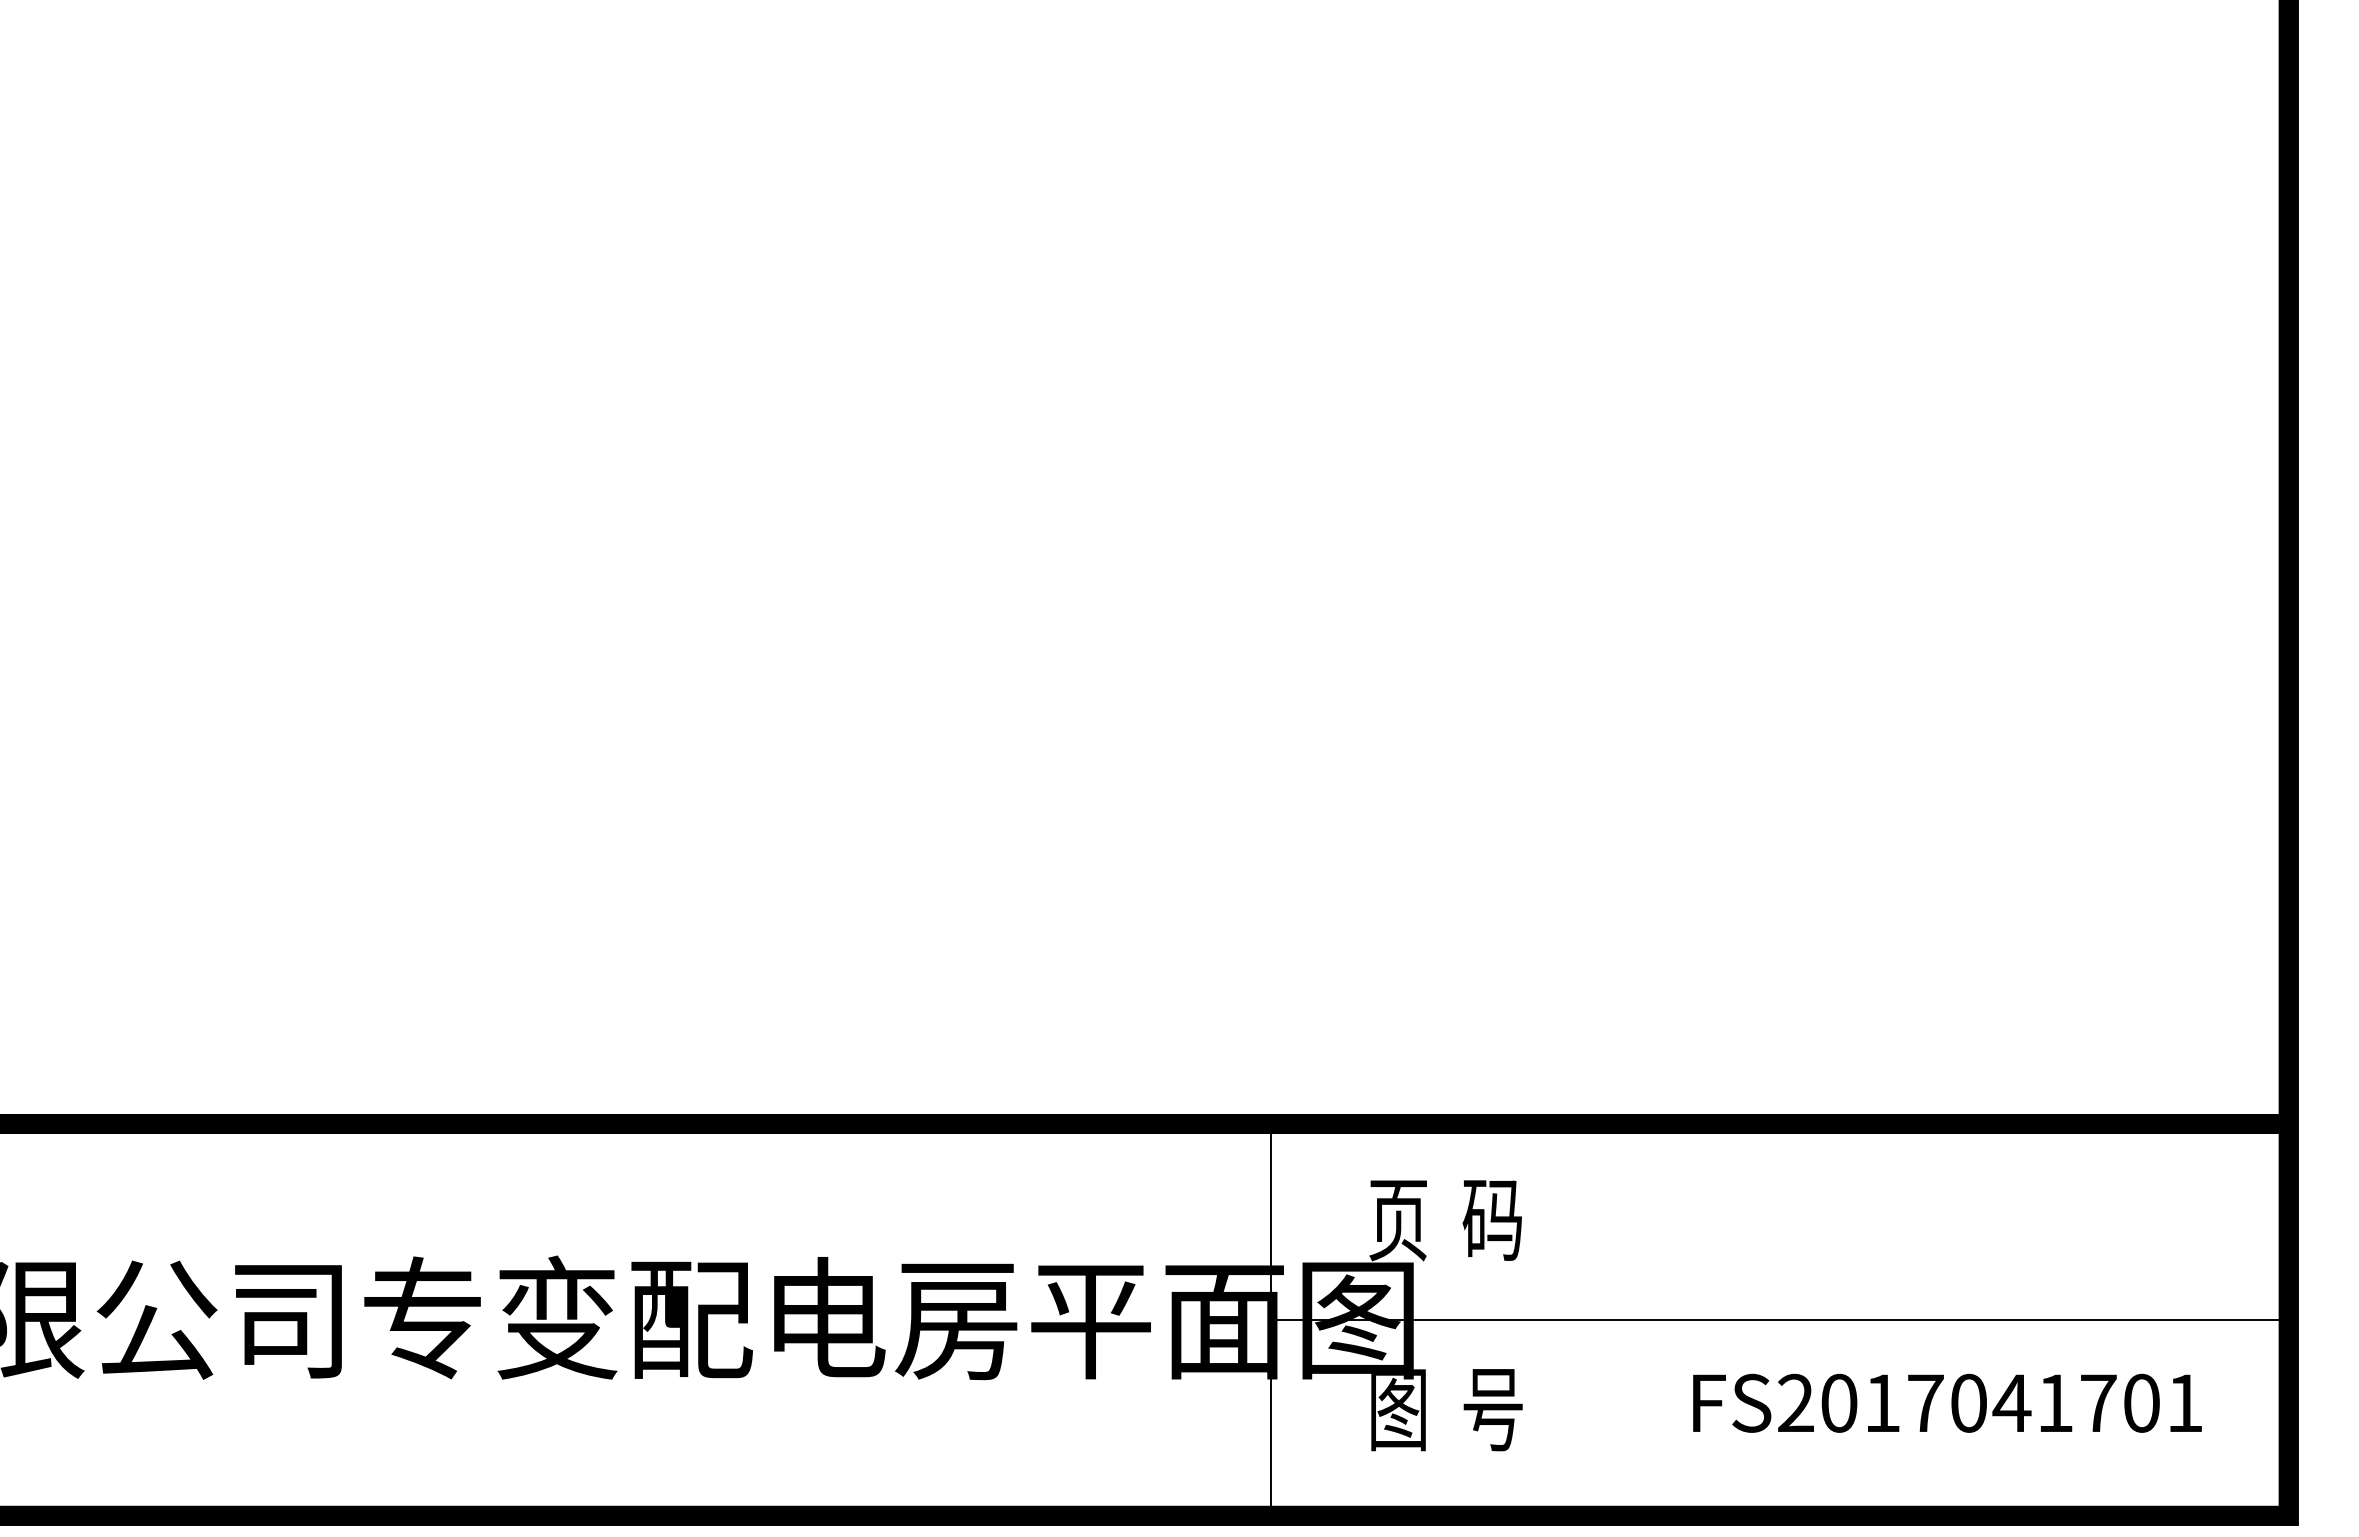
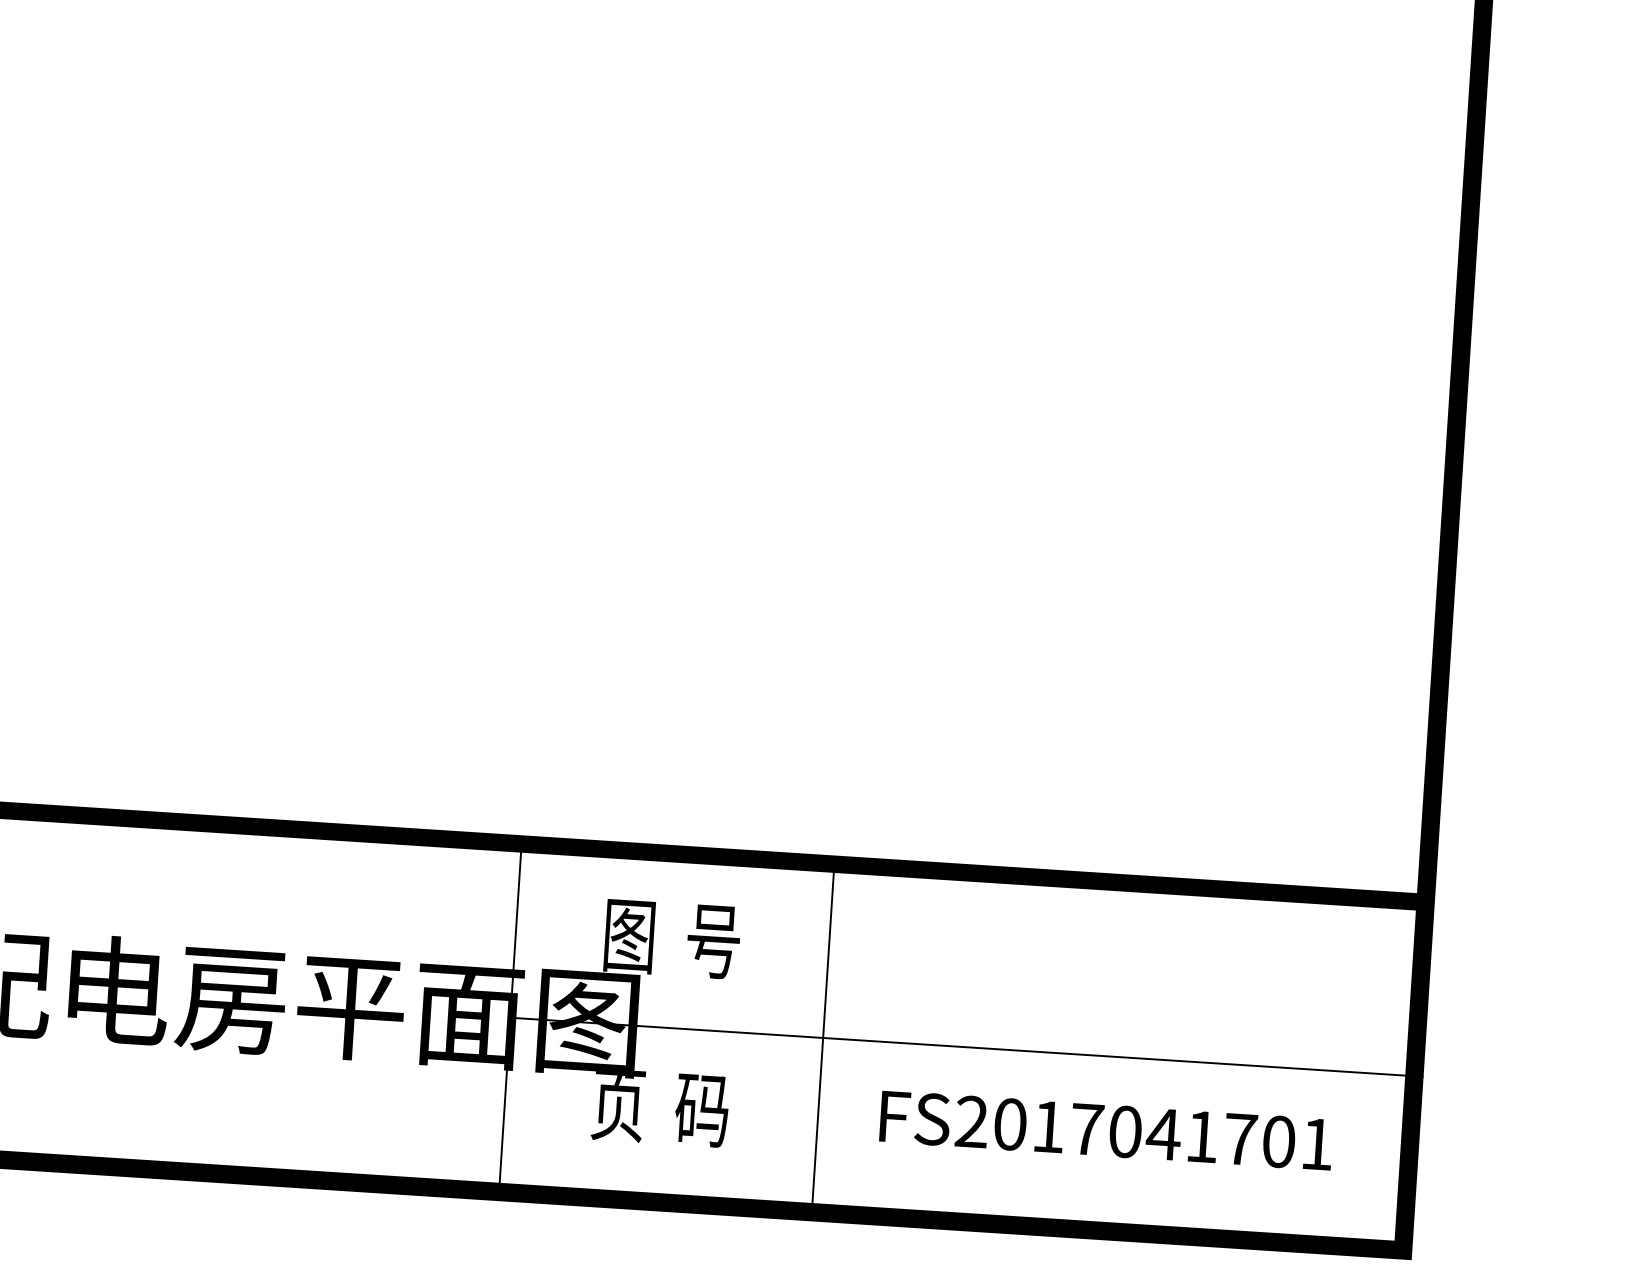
text: (1445, 1220) -> (671, 939), 页  码 -> 图  号
line: (1623, 1319) -> (823, 1037), added
text: (1445, 1410) -> (660, 1108), 图  号 -> 页  码

